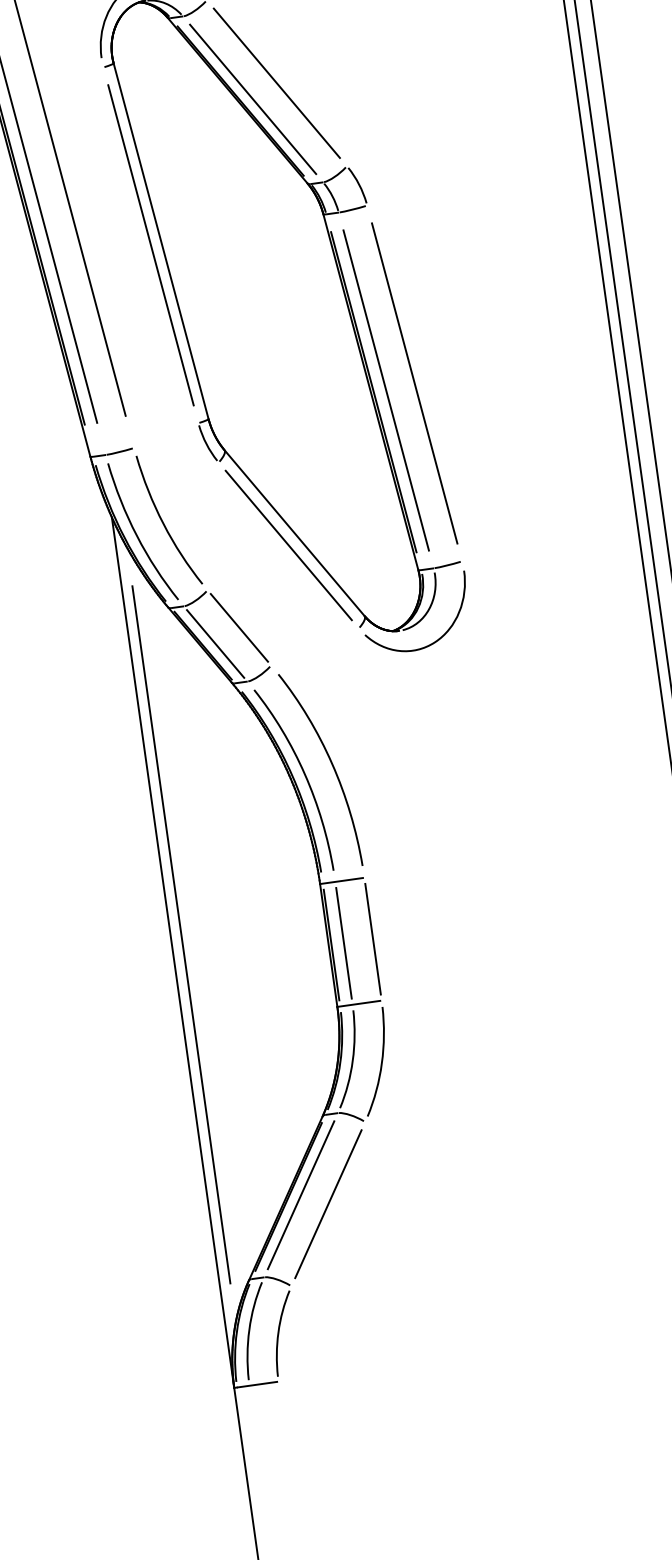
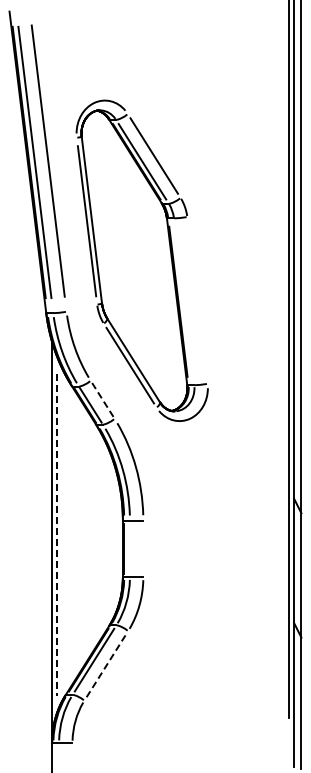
line: (414, 383) -> (197, 300), removed
line: (386, 389) -> (184, 301), removed
line: (238, 627) -> (102, 399), solid -> dashed
line: (180, 934) -> (56, 534), solid -> dashed
line: (373, 938) -> (143, 548), removed
line: (342, 942) -> (129, 548), removed
line: (328, 1203) -> (106, 665), solid -> dashed

